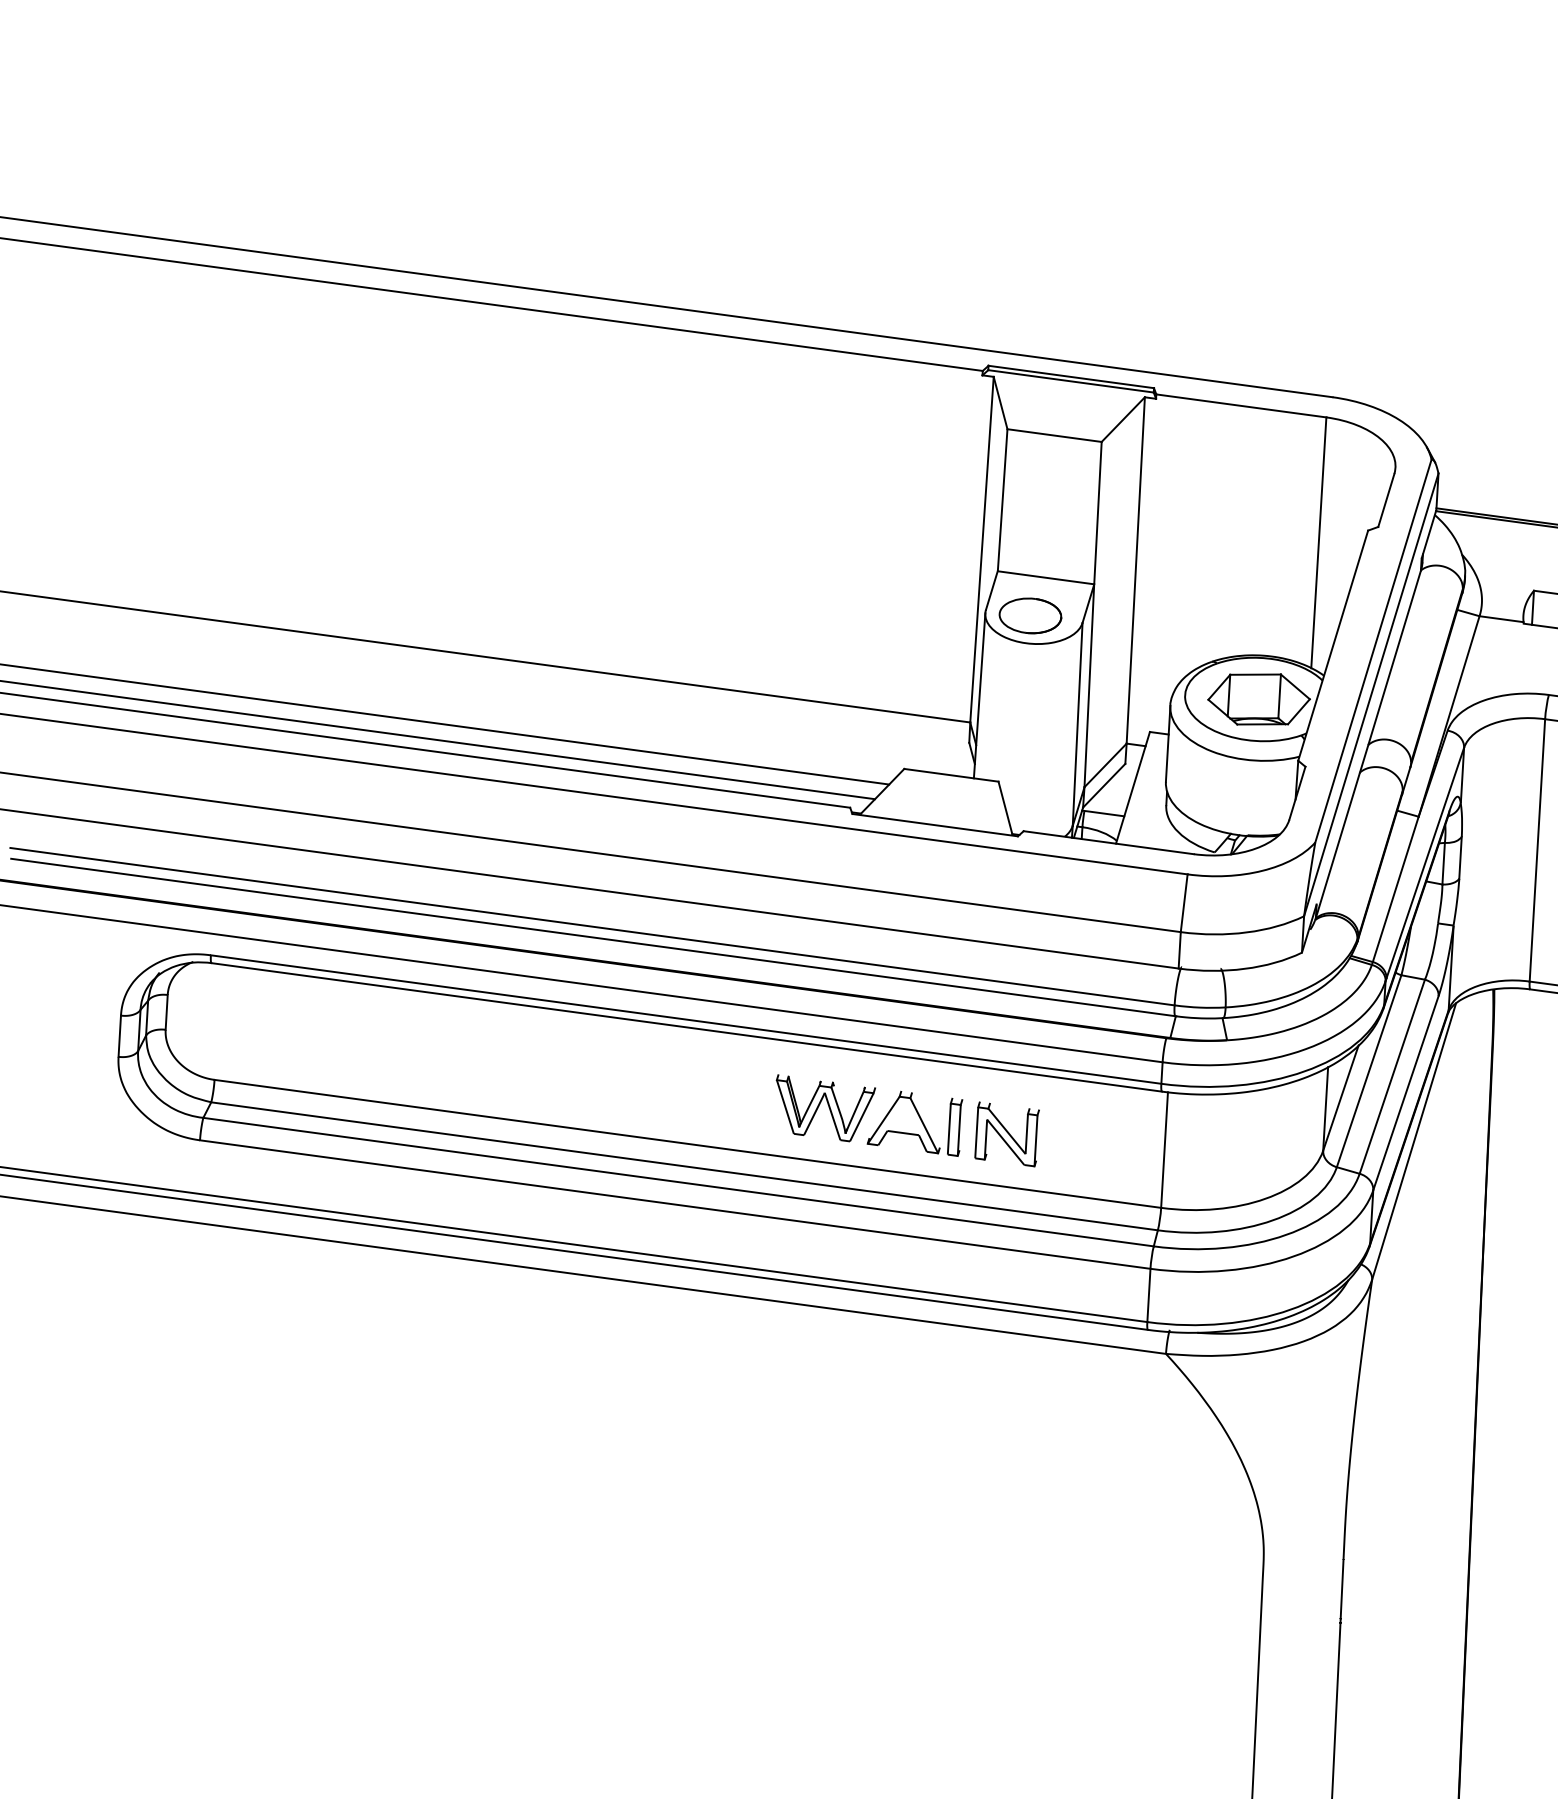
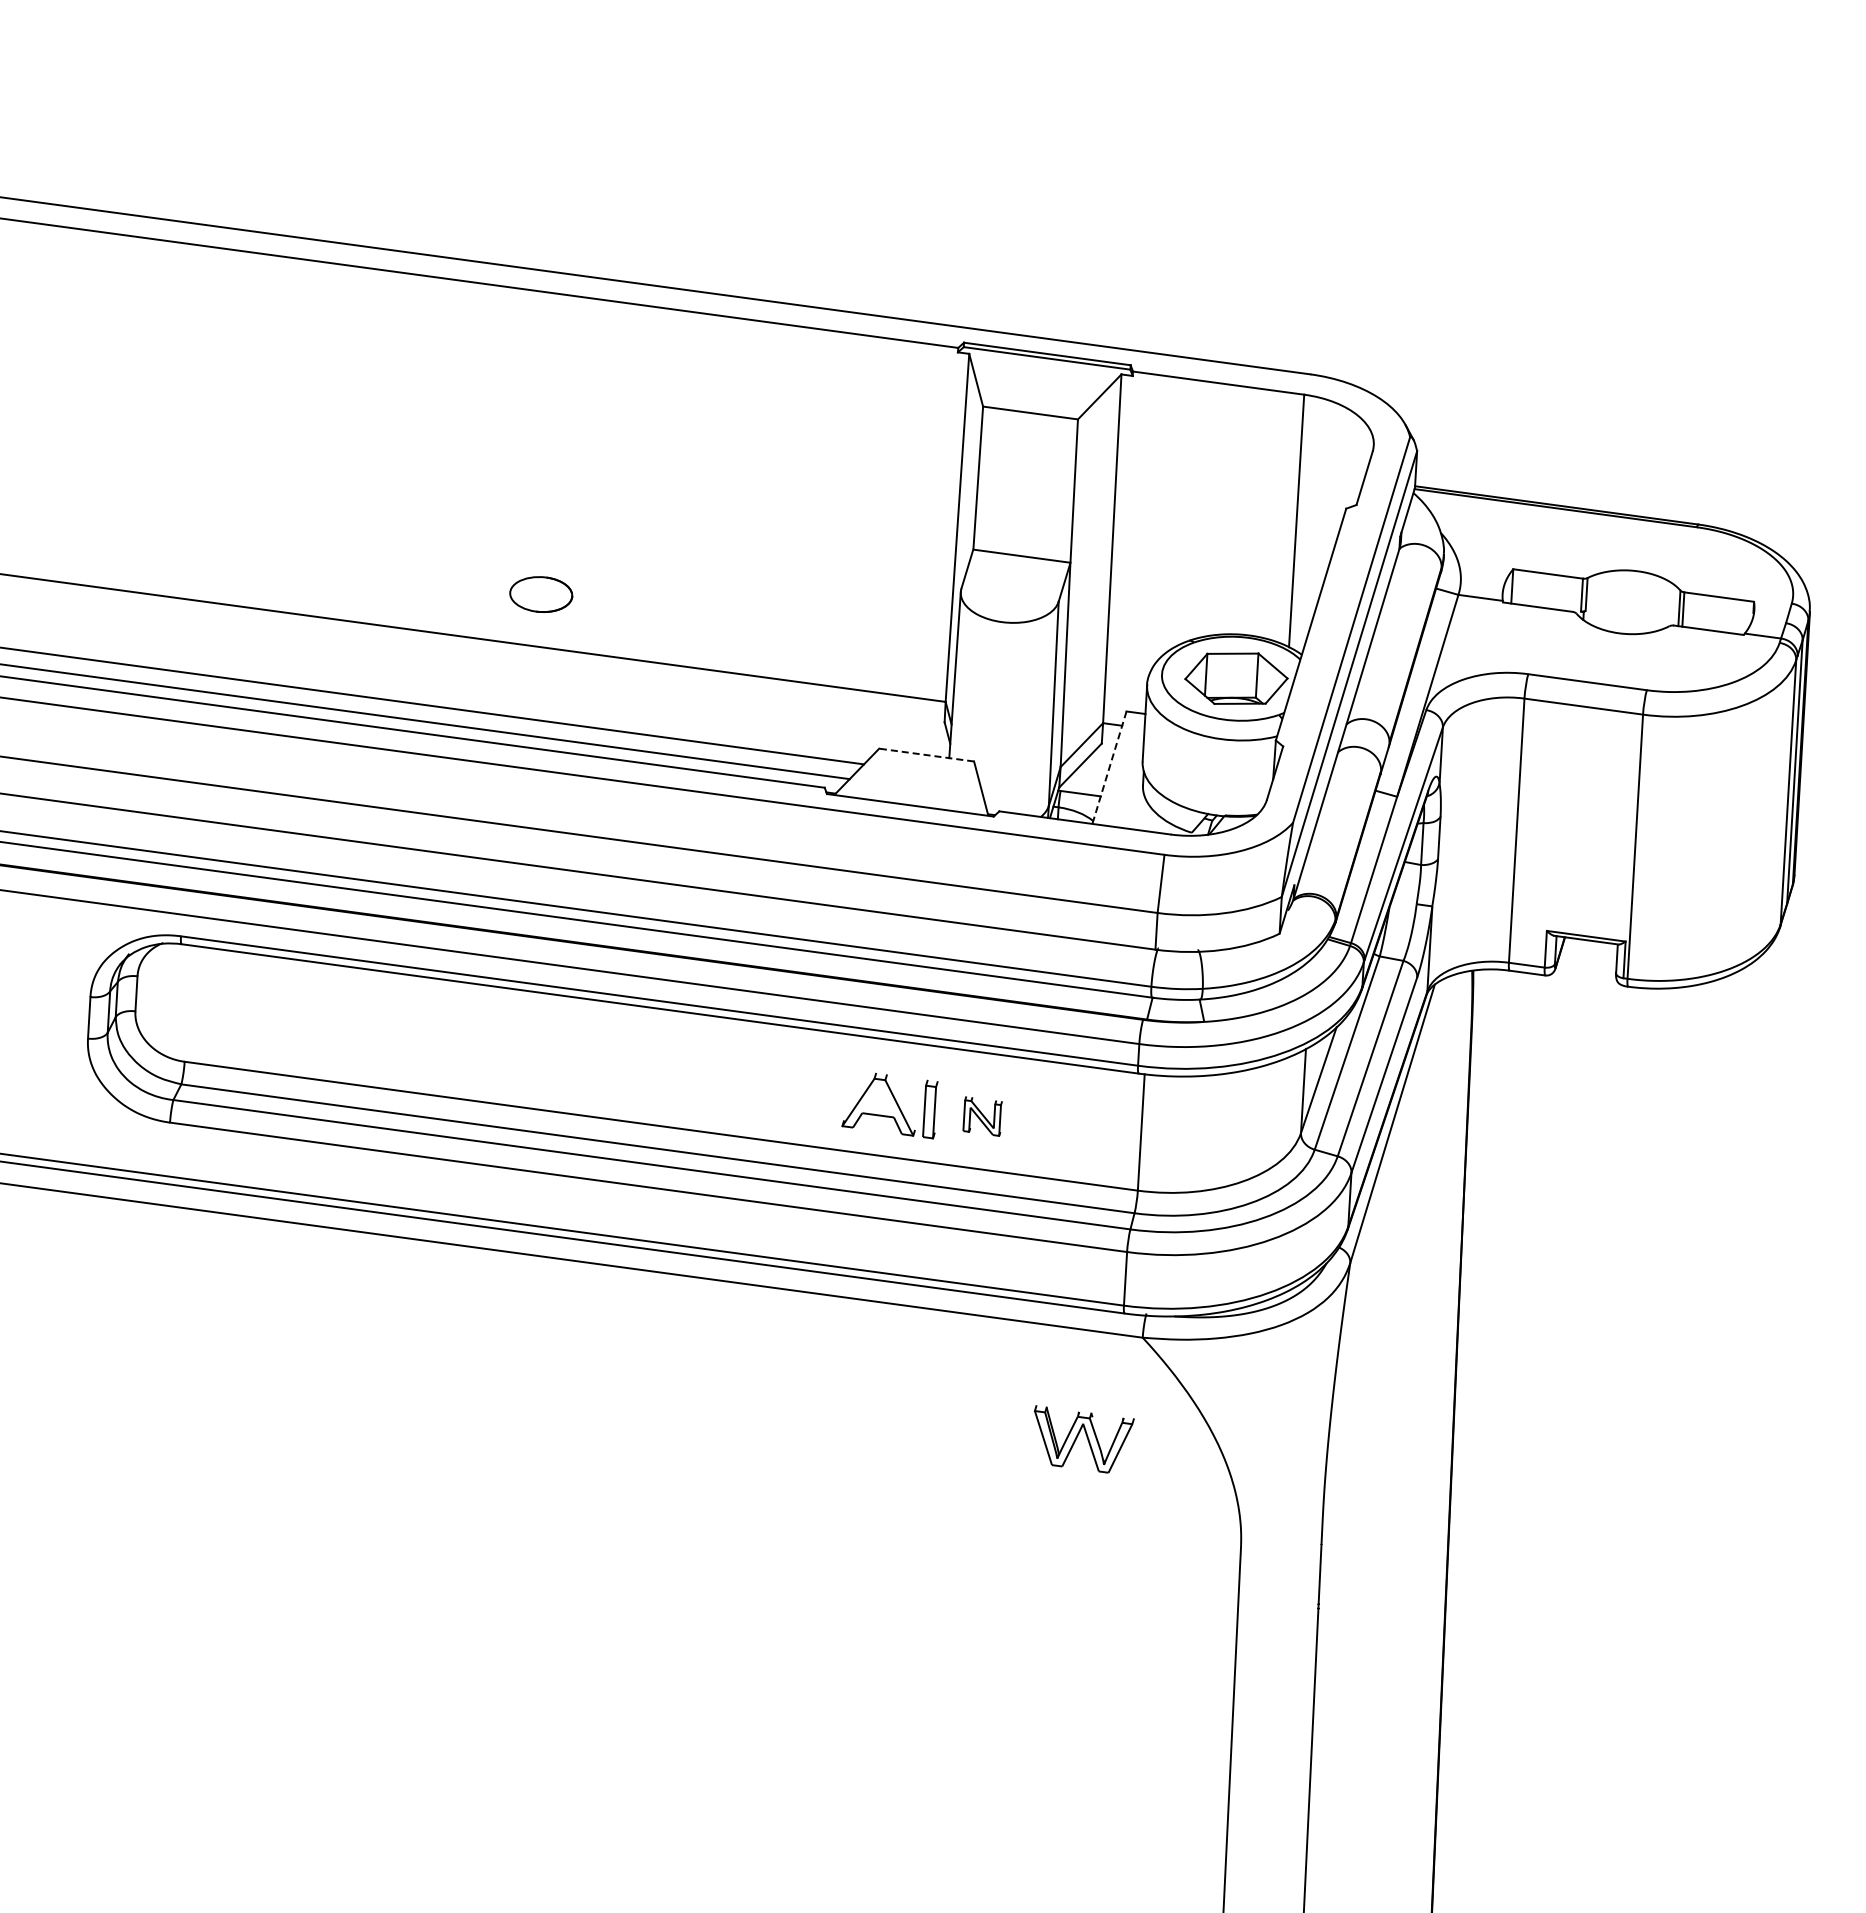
part: (1030, 615) -> (541, 594), moved
line: (951, 775) -> (926, 755), solid -> dashed
line: (1133, 787) -> (1109, 767), solid -> dashed
part: (825, 1108) -> (1083, 1439), moved
part: (1006, 1134) -> (982, 1116), size x0.6

